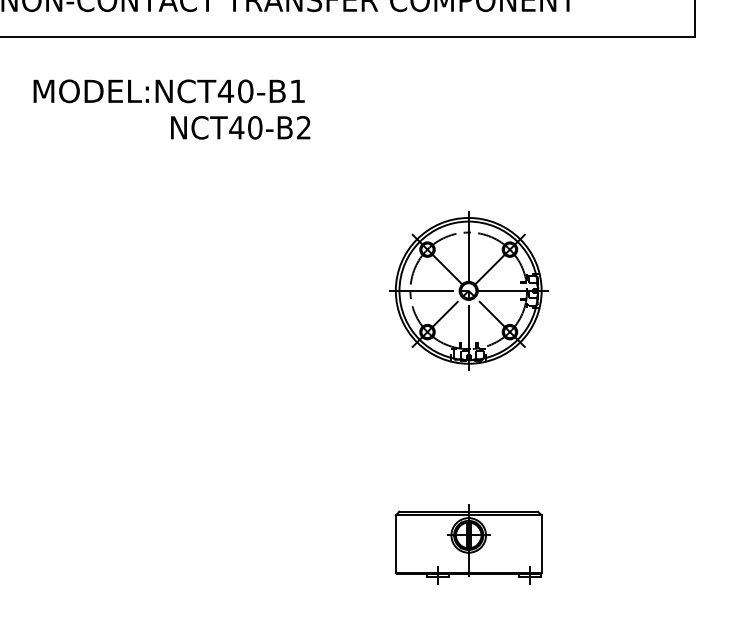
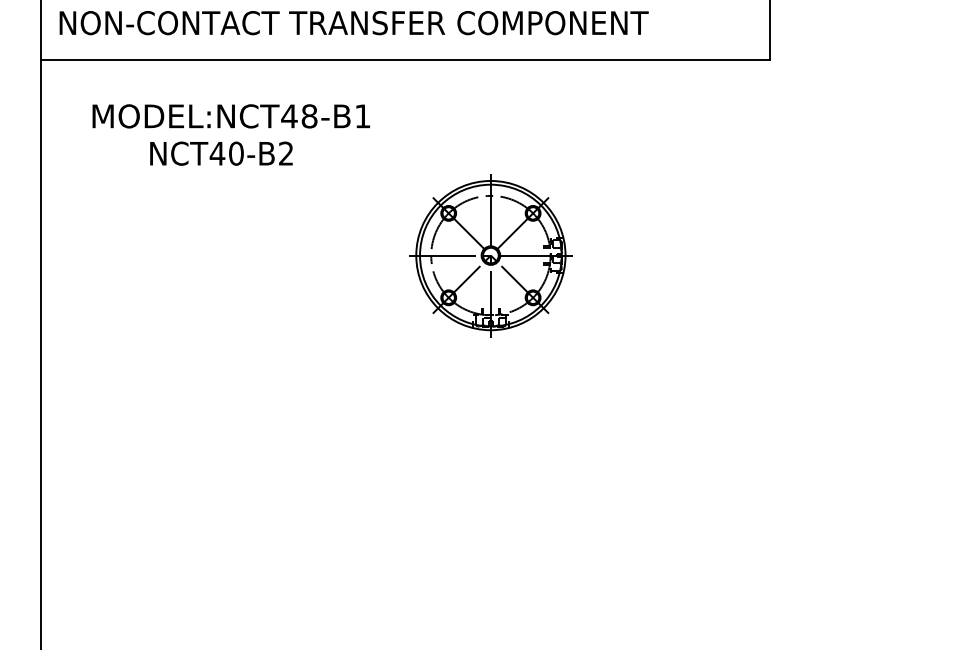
text: (245, 91) -> (309, 116), MODEL:NCT40-B1 -> MODEL:NCT48-B1
text: (240, 127) -> (221, 153), moved
part: (468, 290) -> (490, 255), moved
part: (468, 543) -> (537, 579), removed

